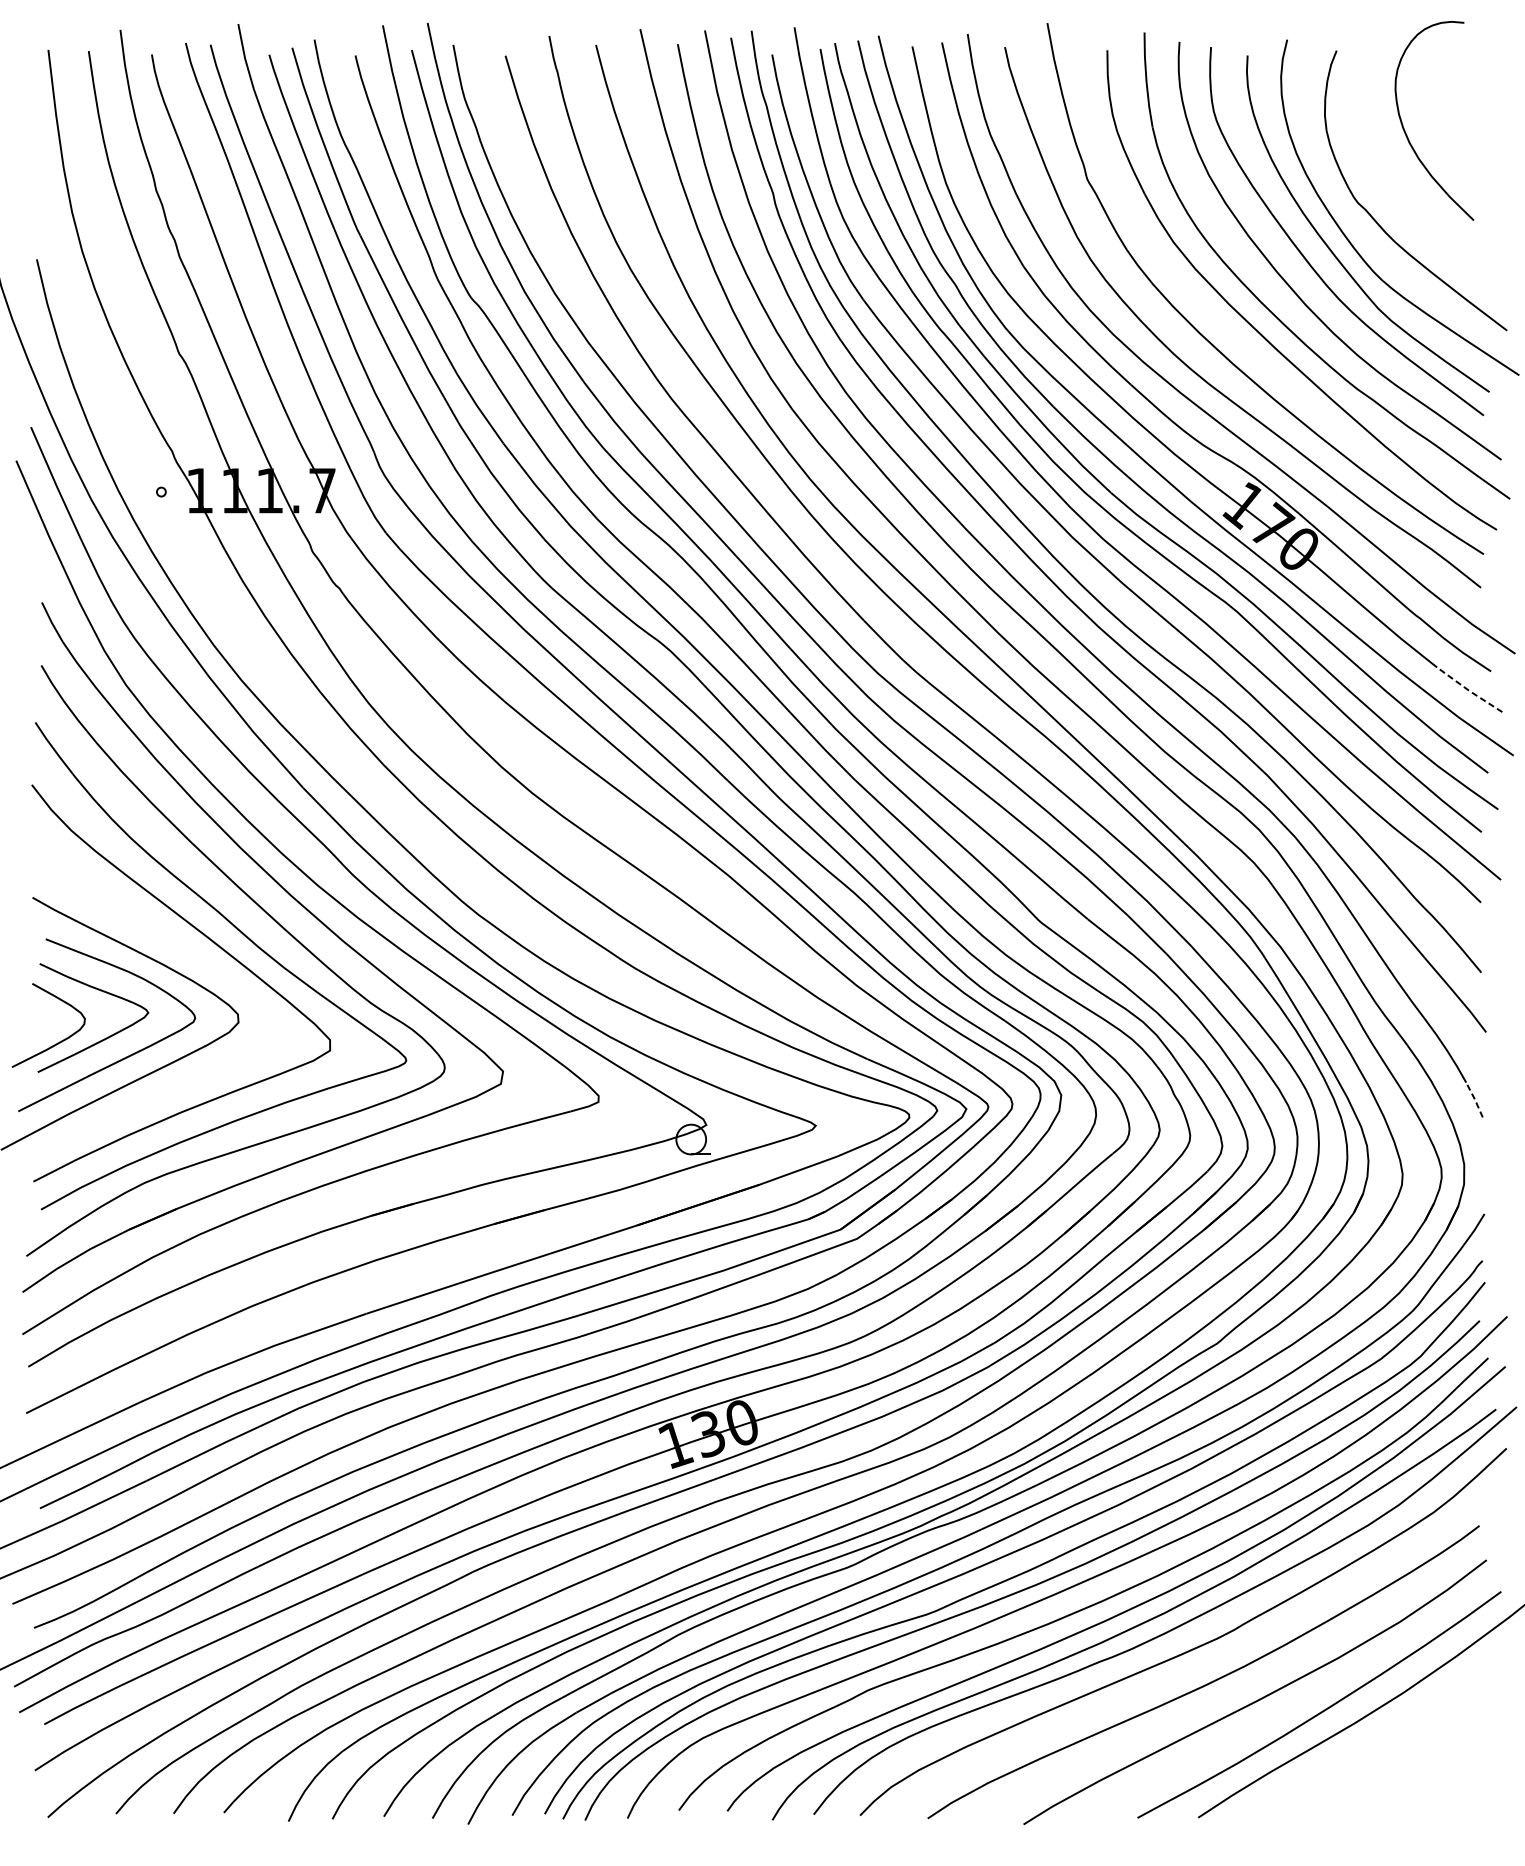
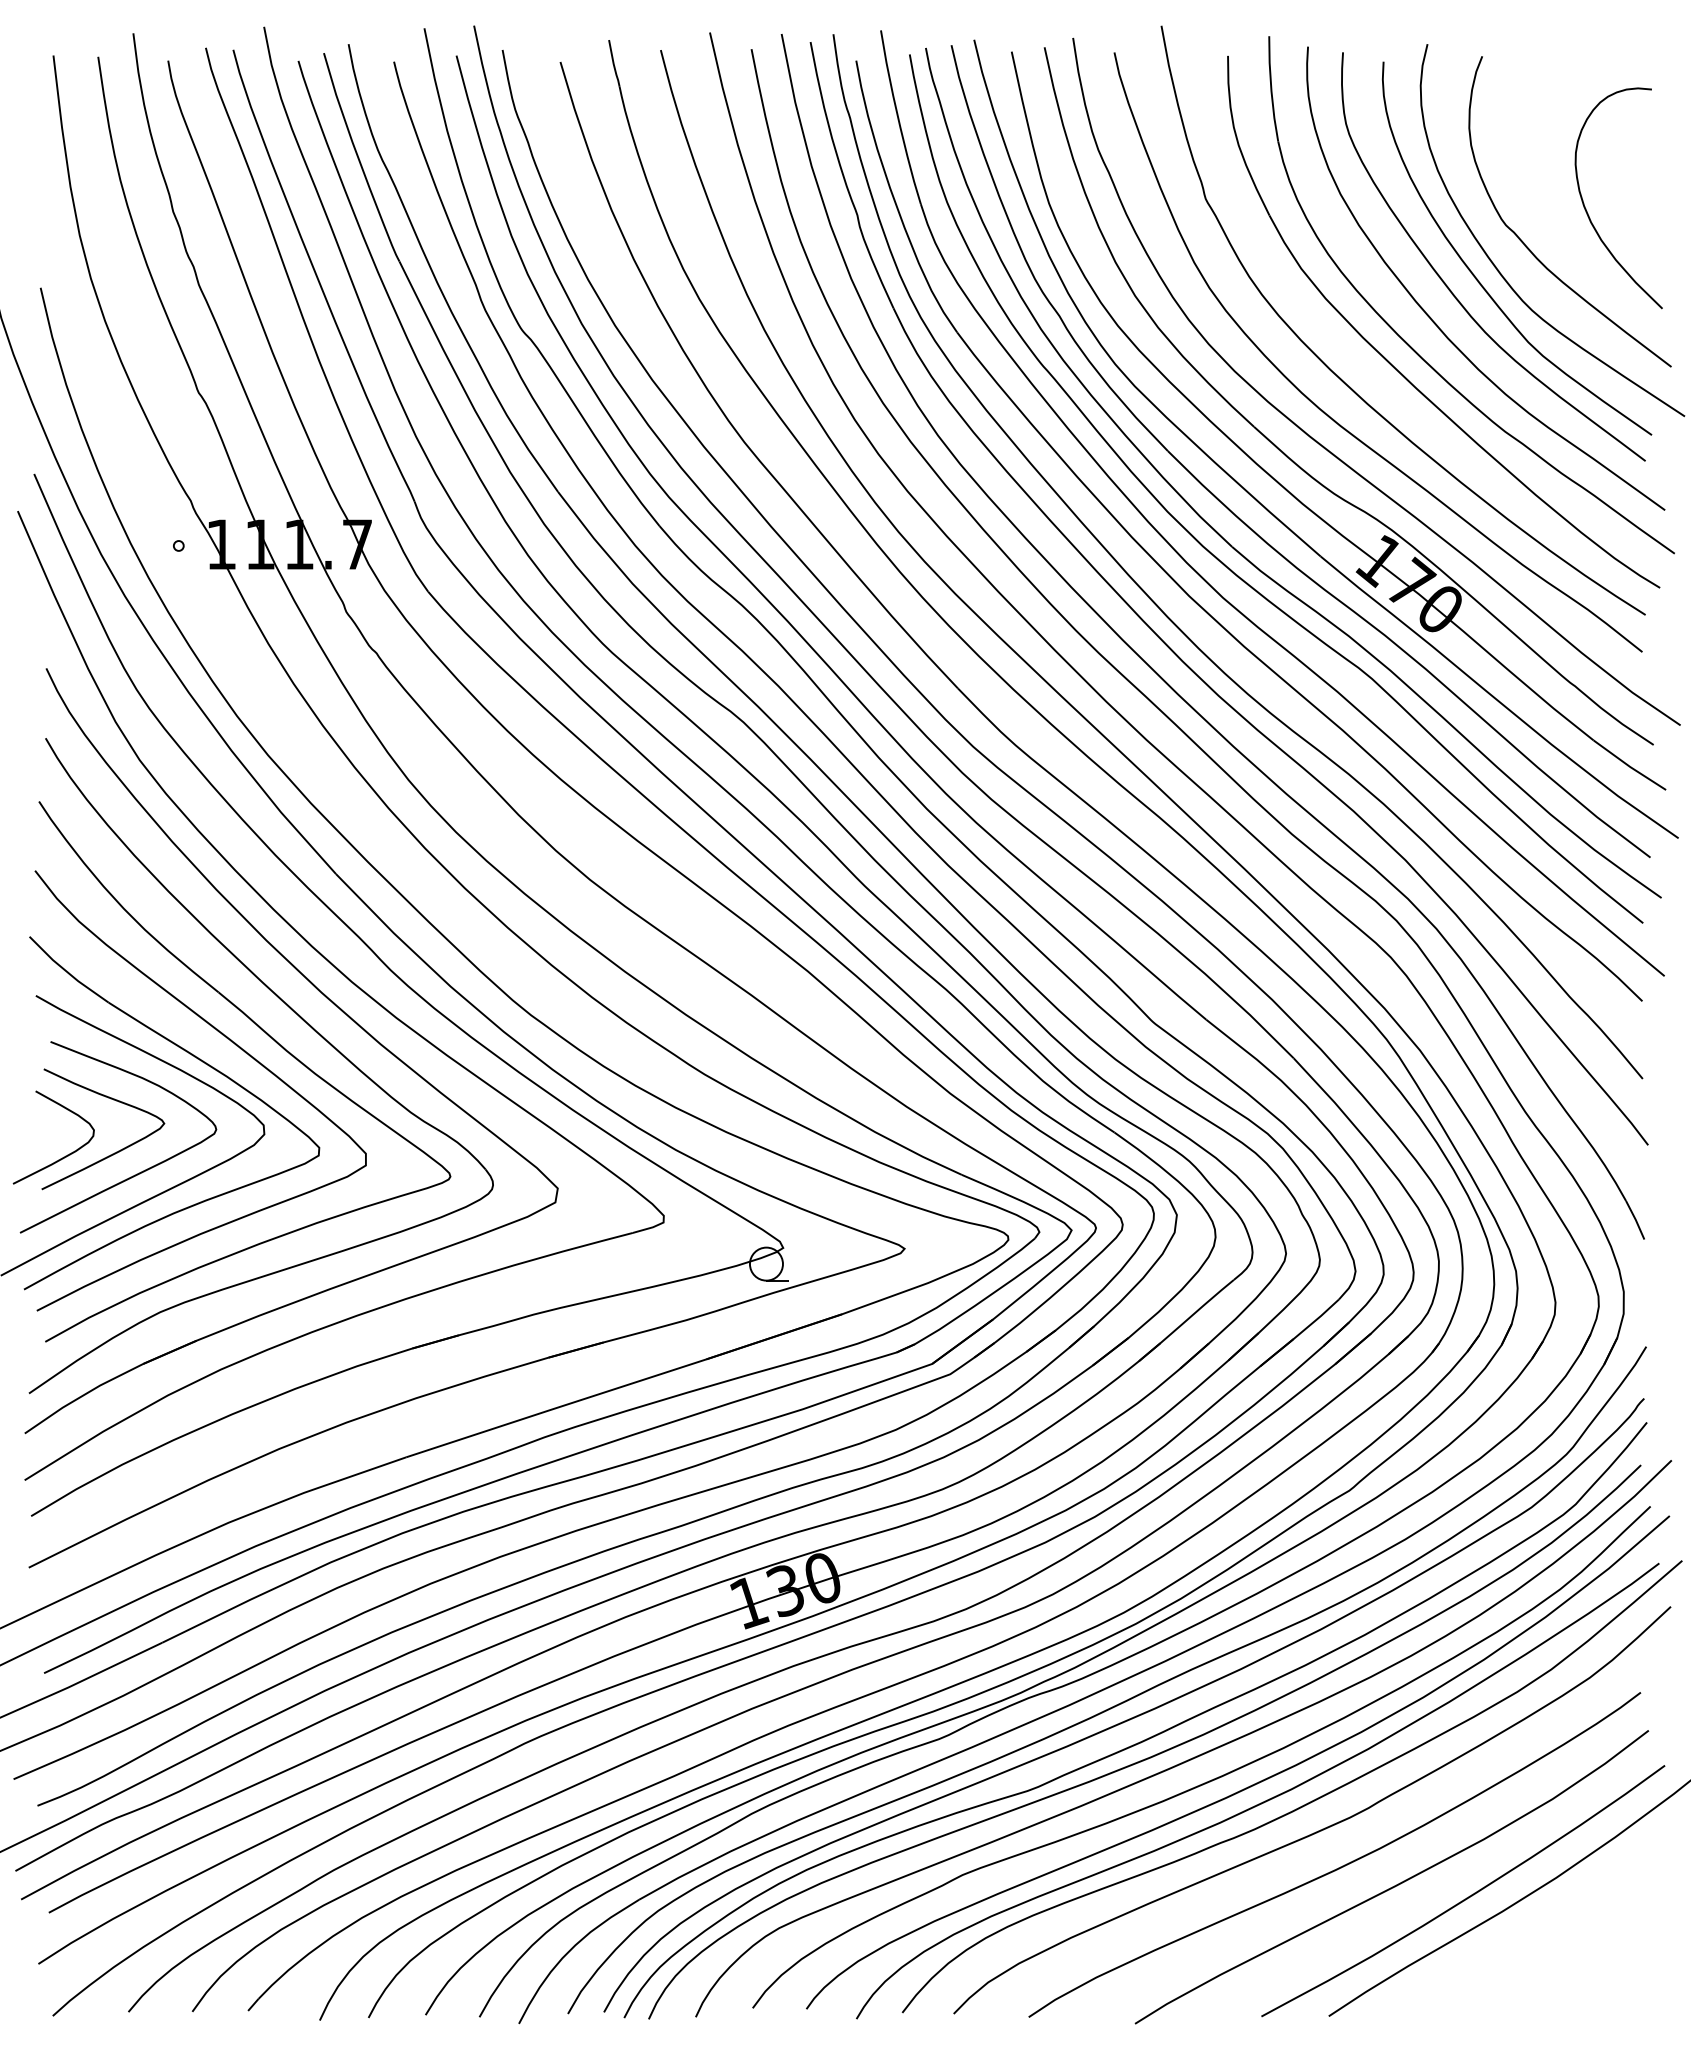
curve: (1405, 130) -> (1586, 208), moved
line: (1469, 690) -> (1629, 766), dashed -> solid
part: (180, 956) -> (200, 1061), added
line: (1474, 1100) -> (1635, 1220), dashed -> solid

